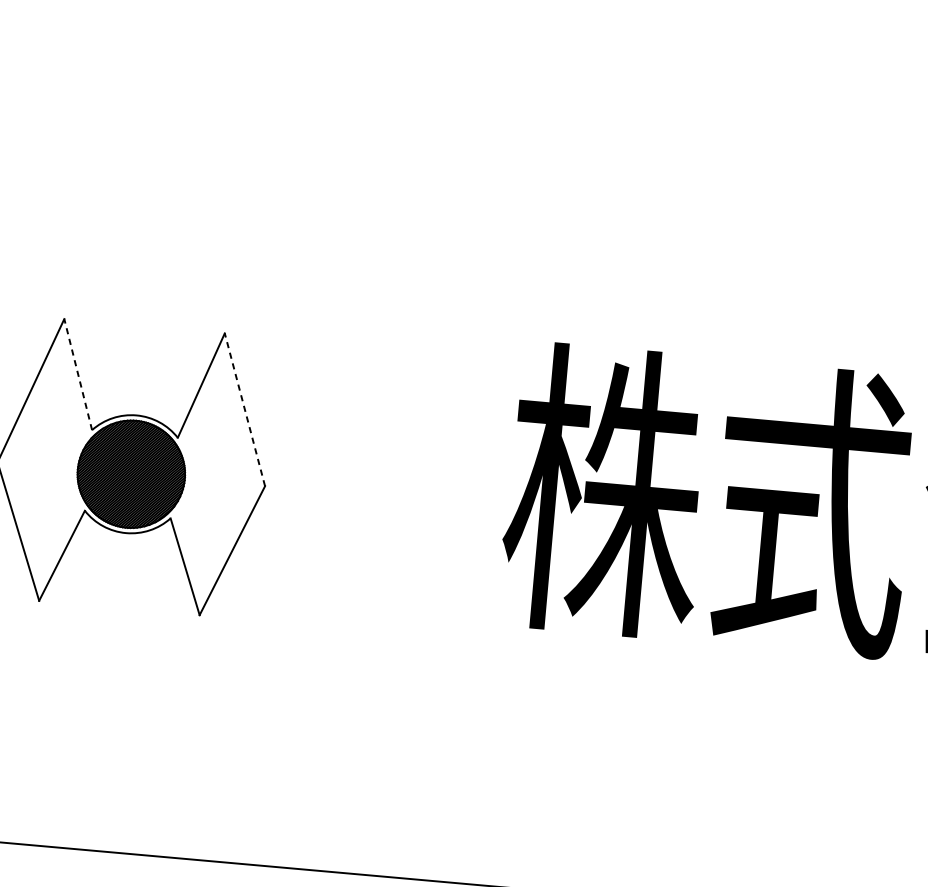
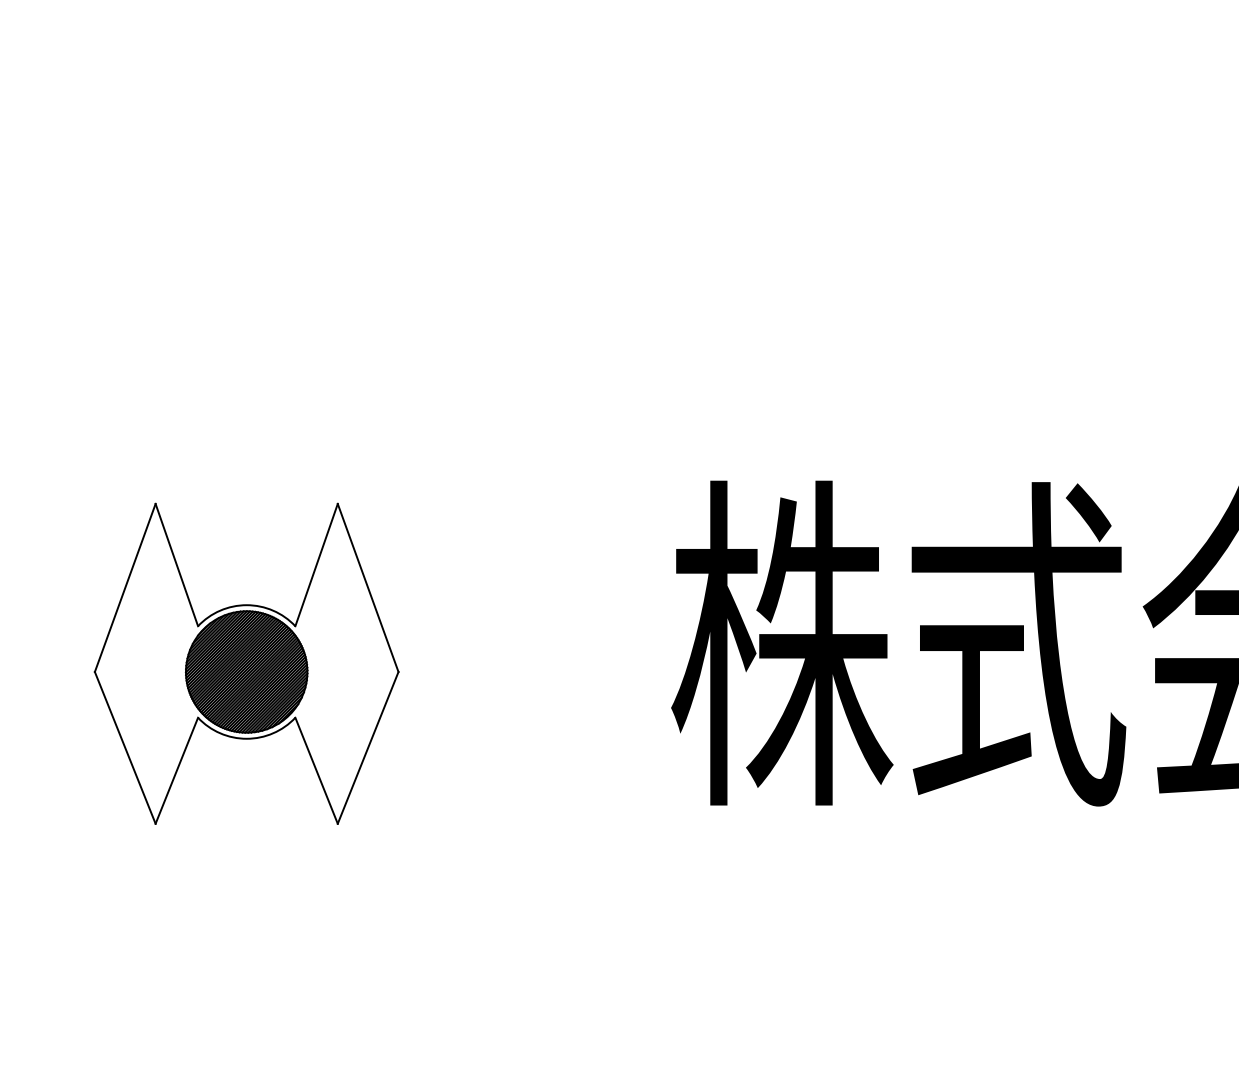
line: (77, 374) -> (176, 565), dashed -> solid
line: (244, 409) -> (367, 587), dashed -> solid

